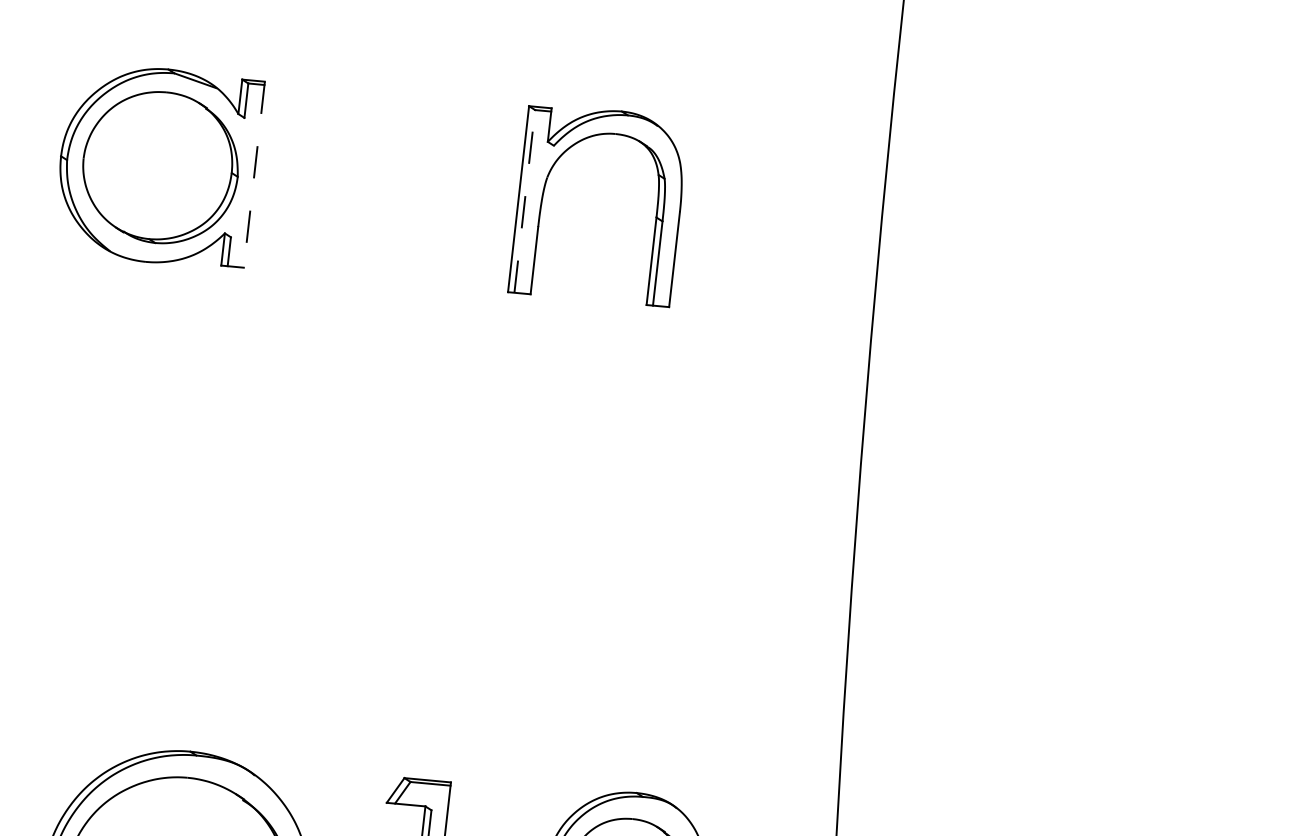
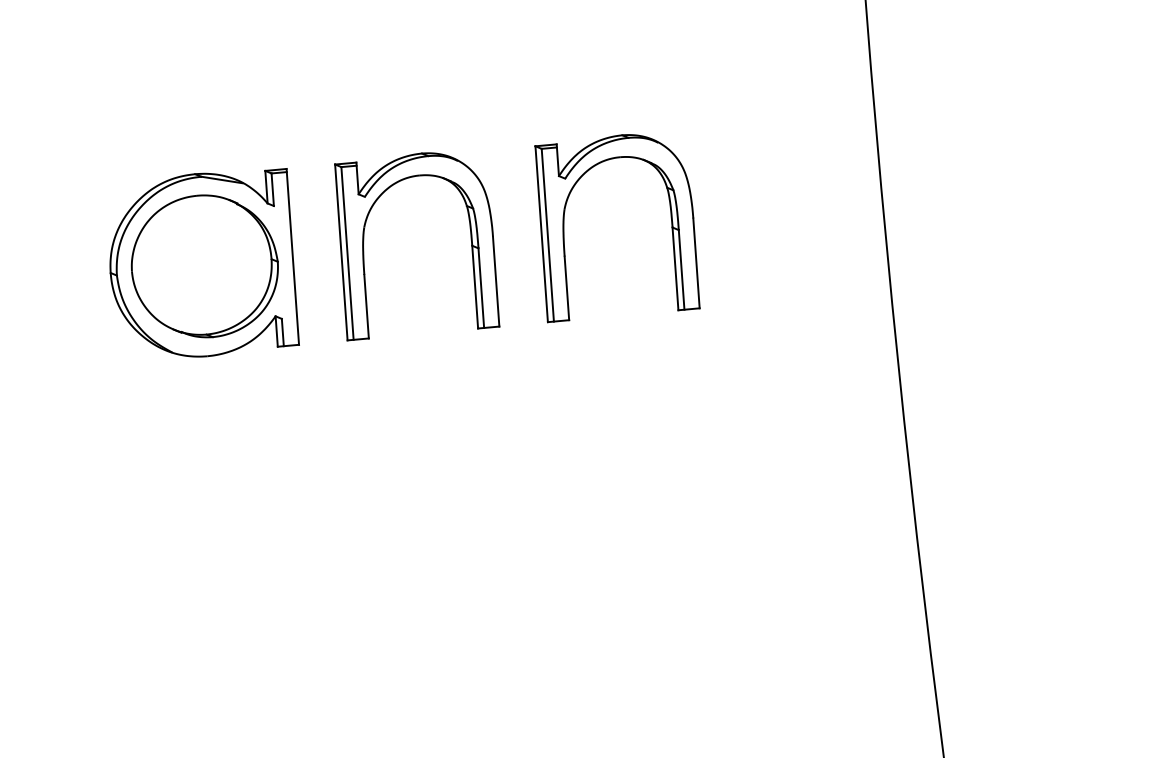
line: (254, 174) -> (292, 256), dashed -> solid
part: (330, 180) -> (364, 249), added
line: (524, 201) -> (547, 235), dashed -> solid

